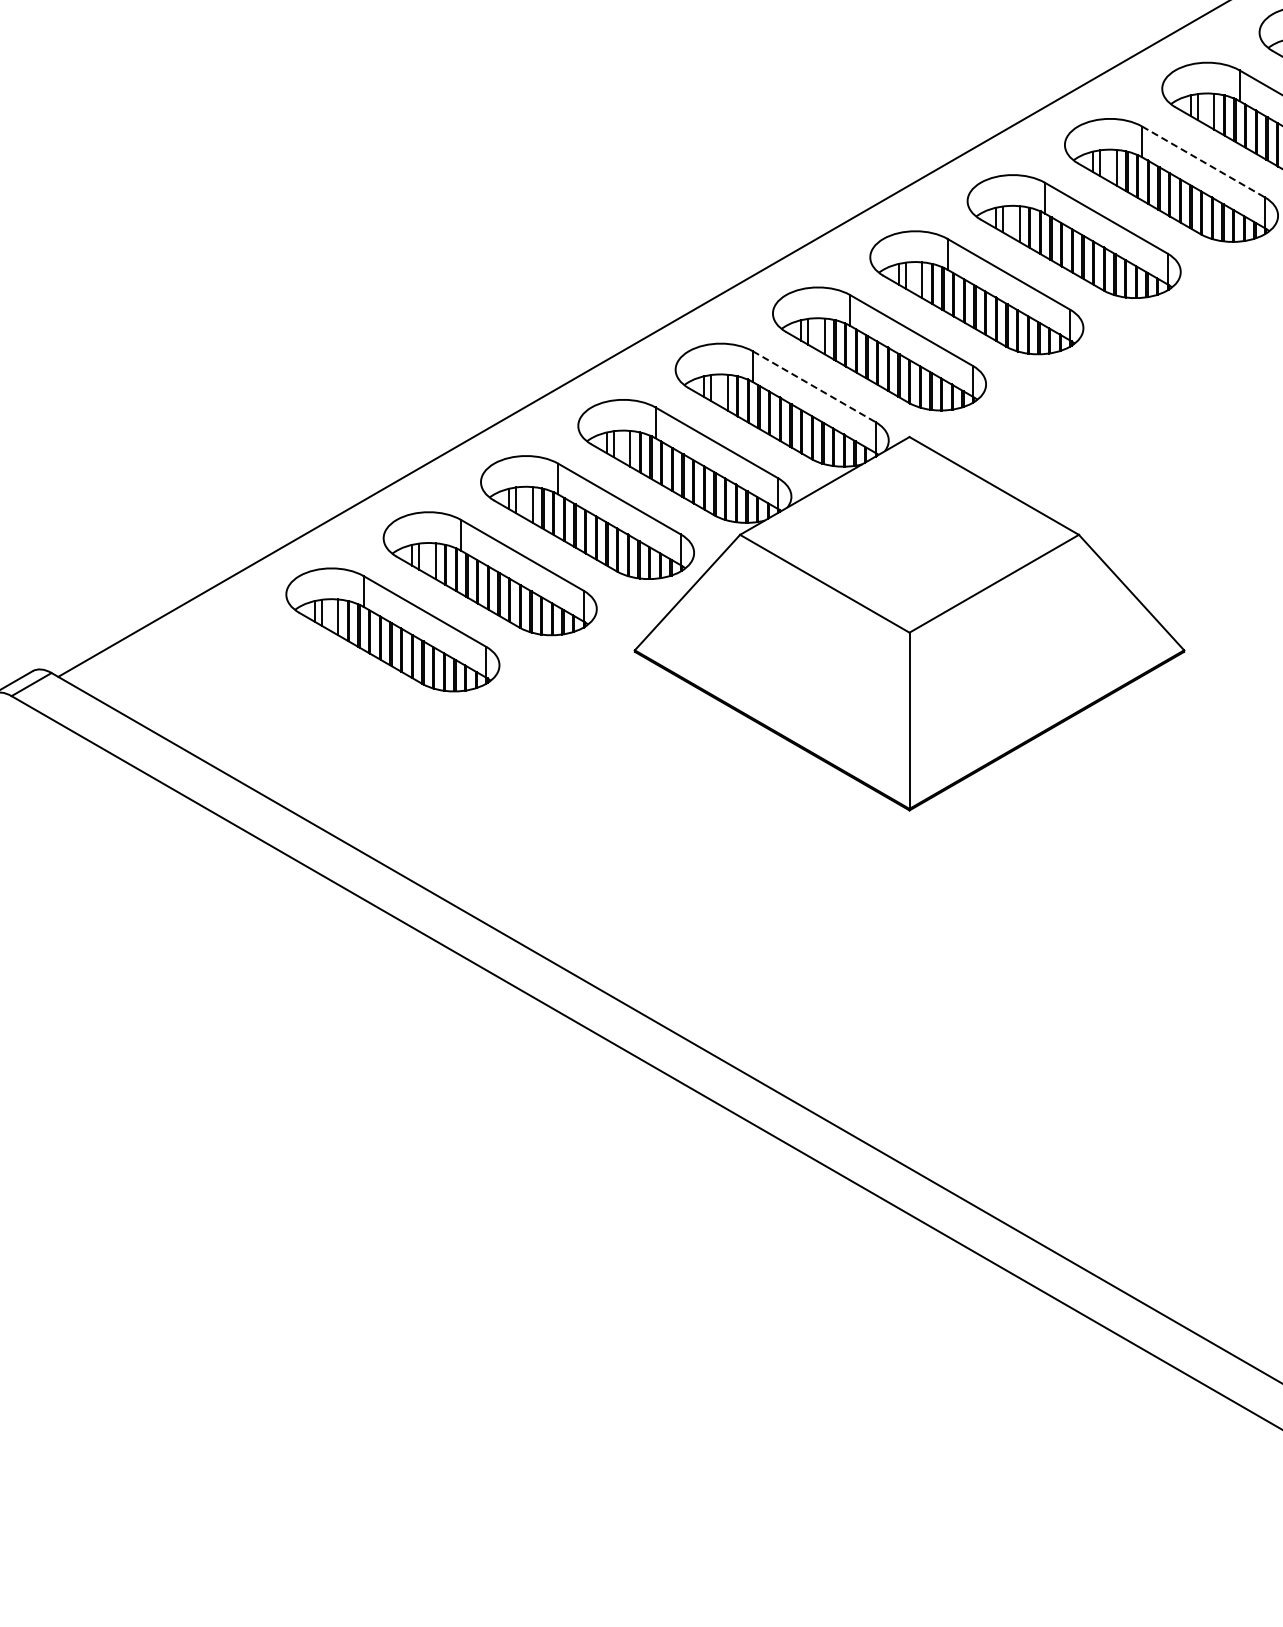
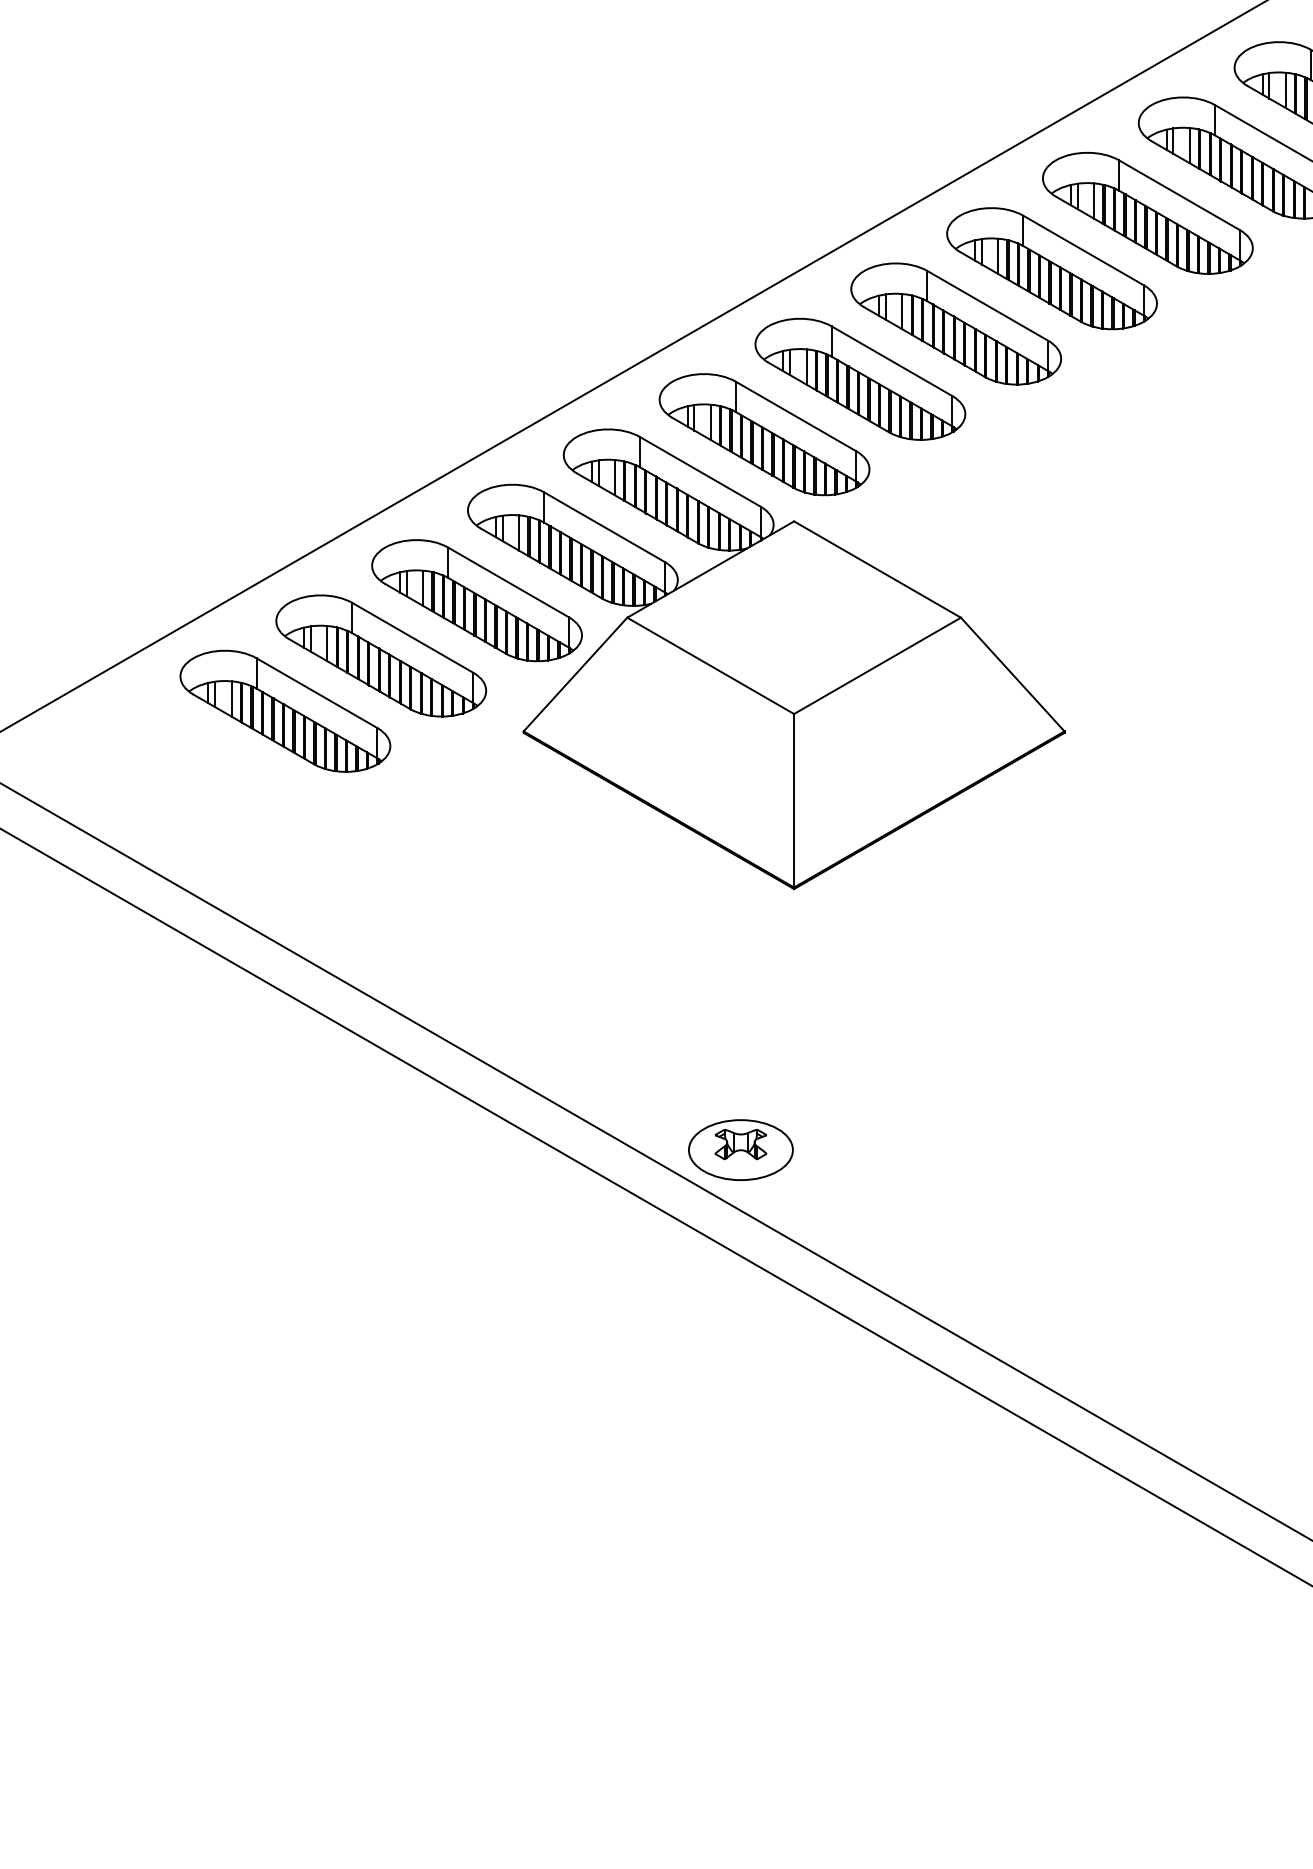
line: (1203, 161) -> (1083, 250), dashed -> solid
line: (814, 386) -> (700, 471), dashed -> solid
part: (855, 1074) -> (740, 1149), added

